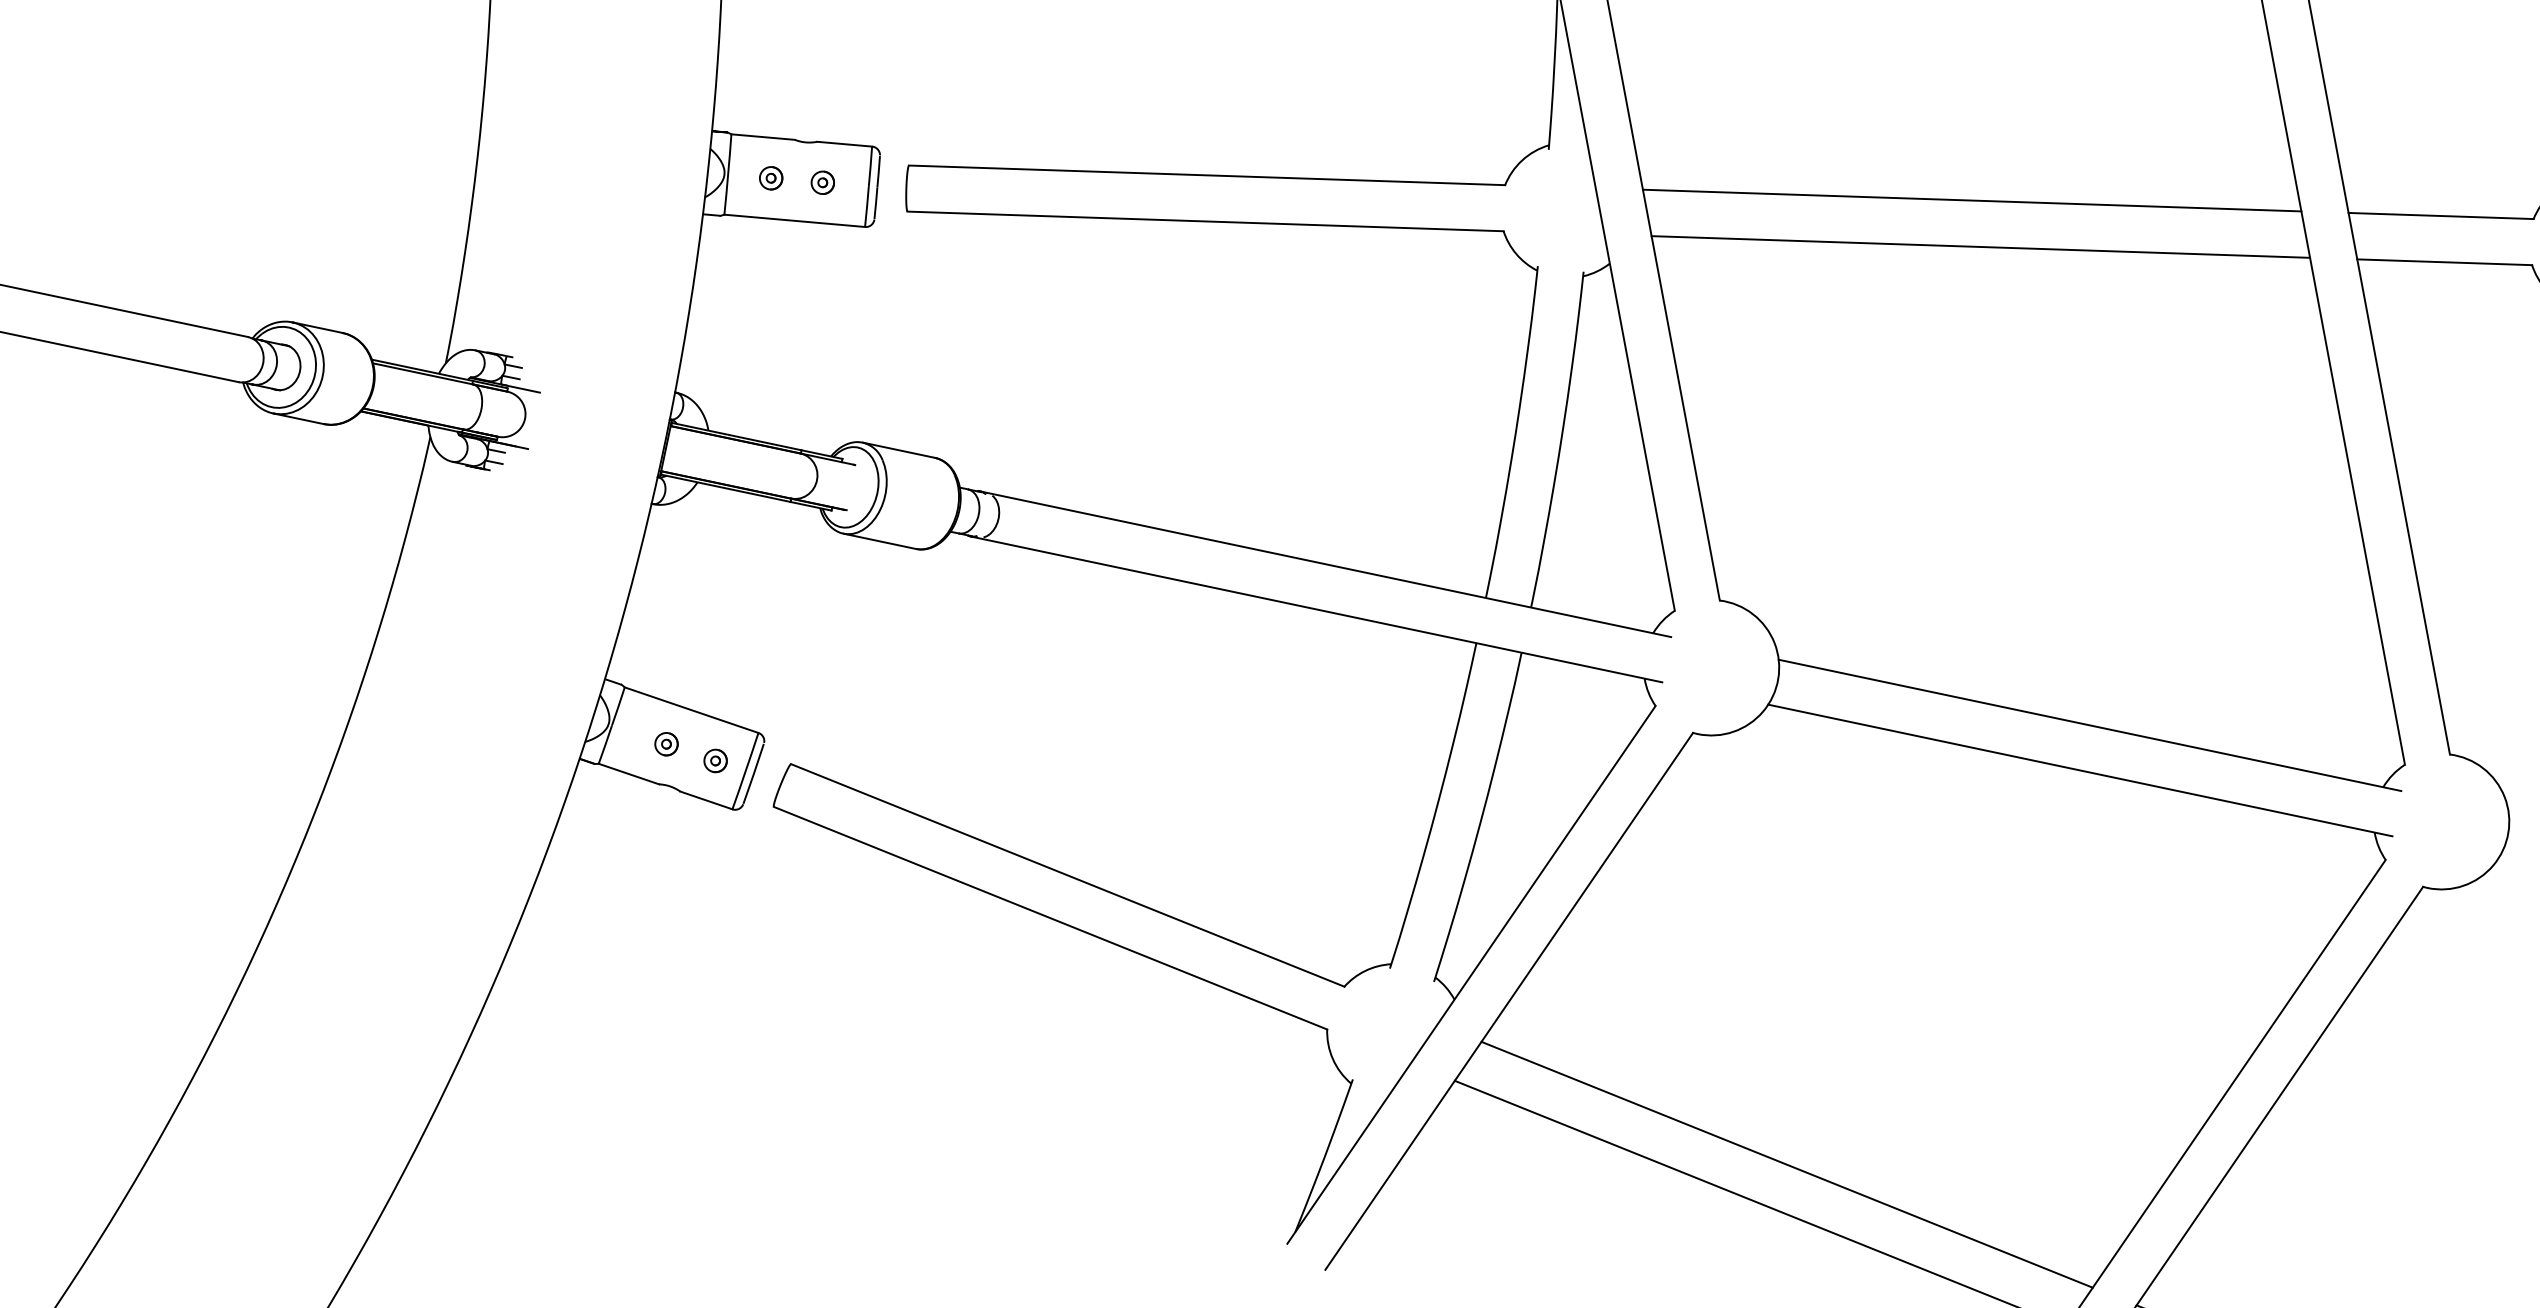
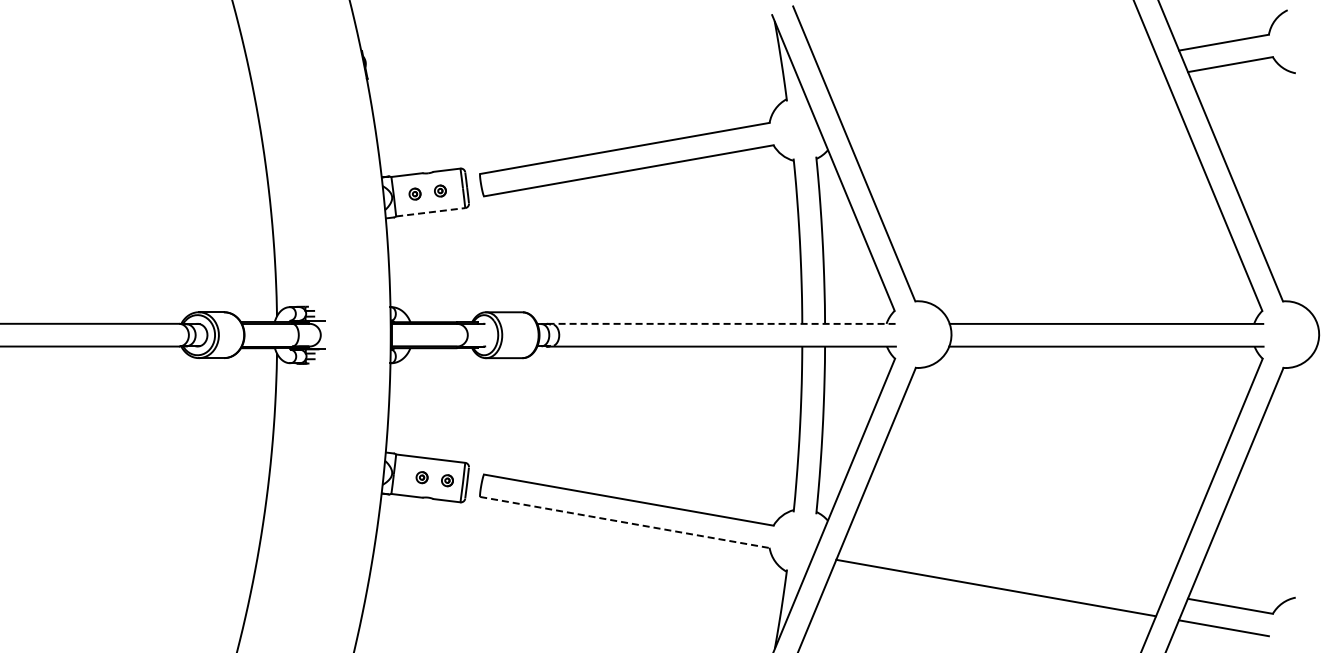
line: (1972, 199) -> (996, 82), removed
line: (794, 221) -> (430, 212), solid -> dashed
line: (1981, 247) -> (1005, 104), removed
line: (1325, 563) -> (721, 323), solid -> dashed
line: (1049, 918) -> (624, 522), solid -> dashed
line: (1785, 1164) -> (1004, 566), removed

